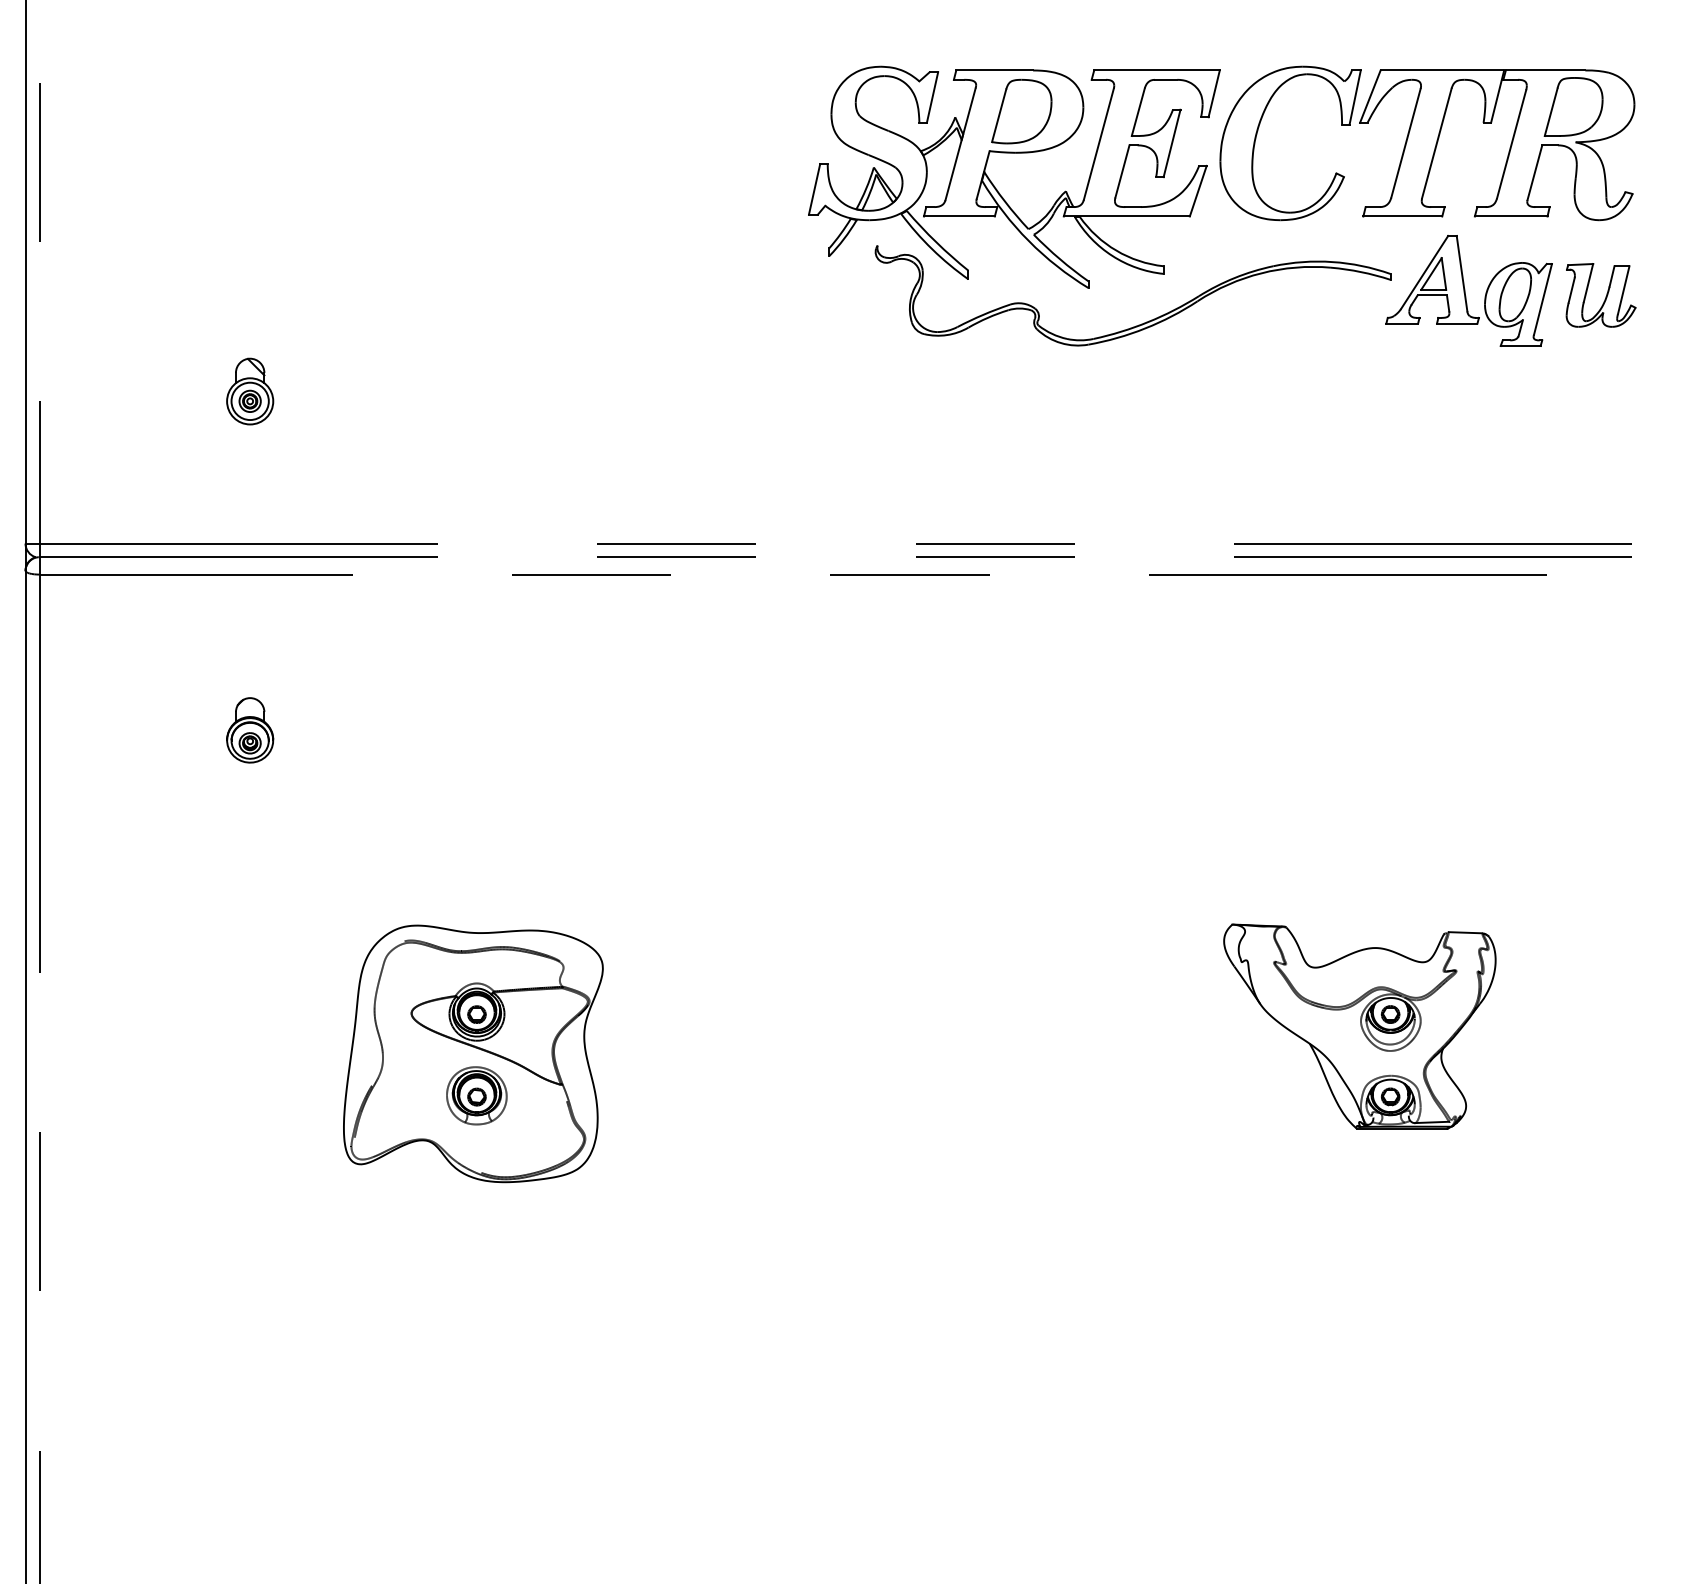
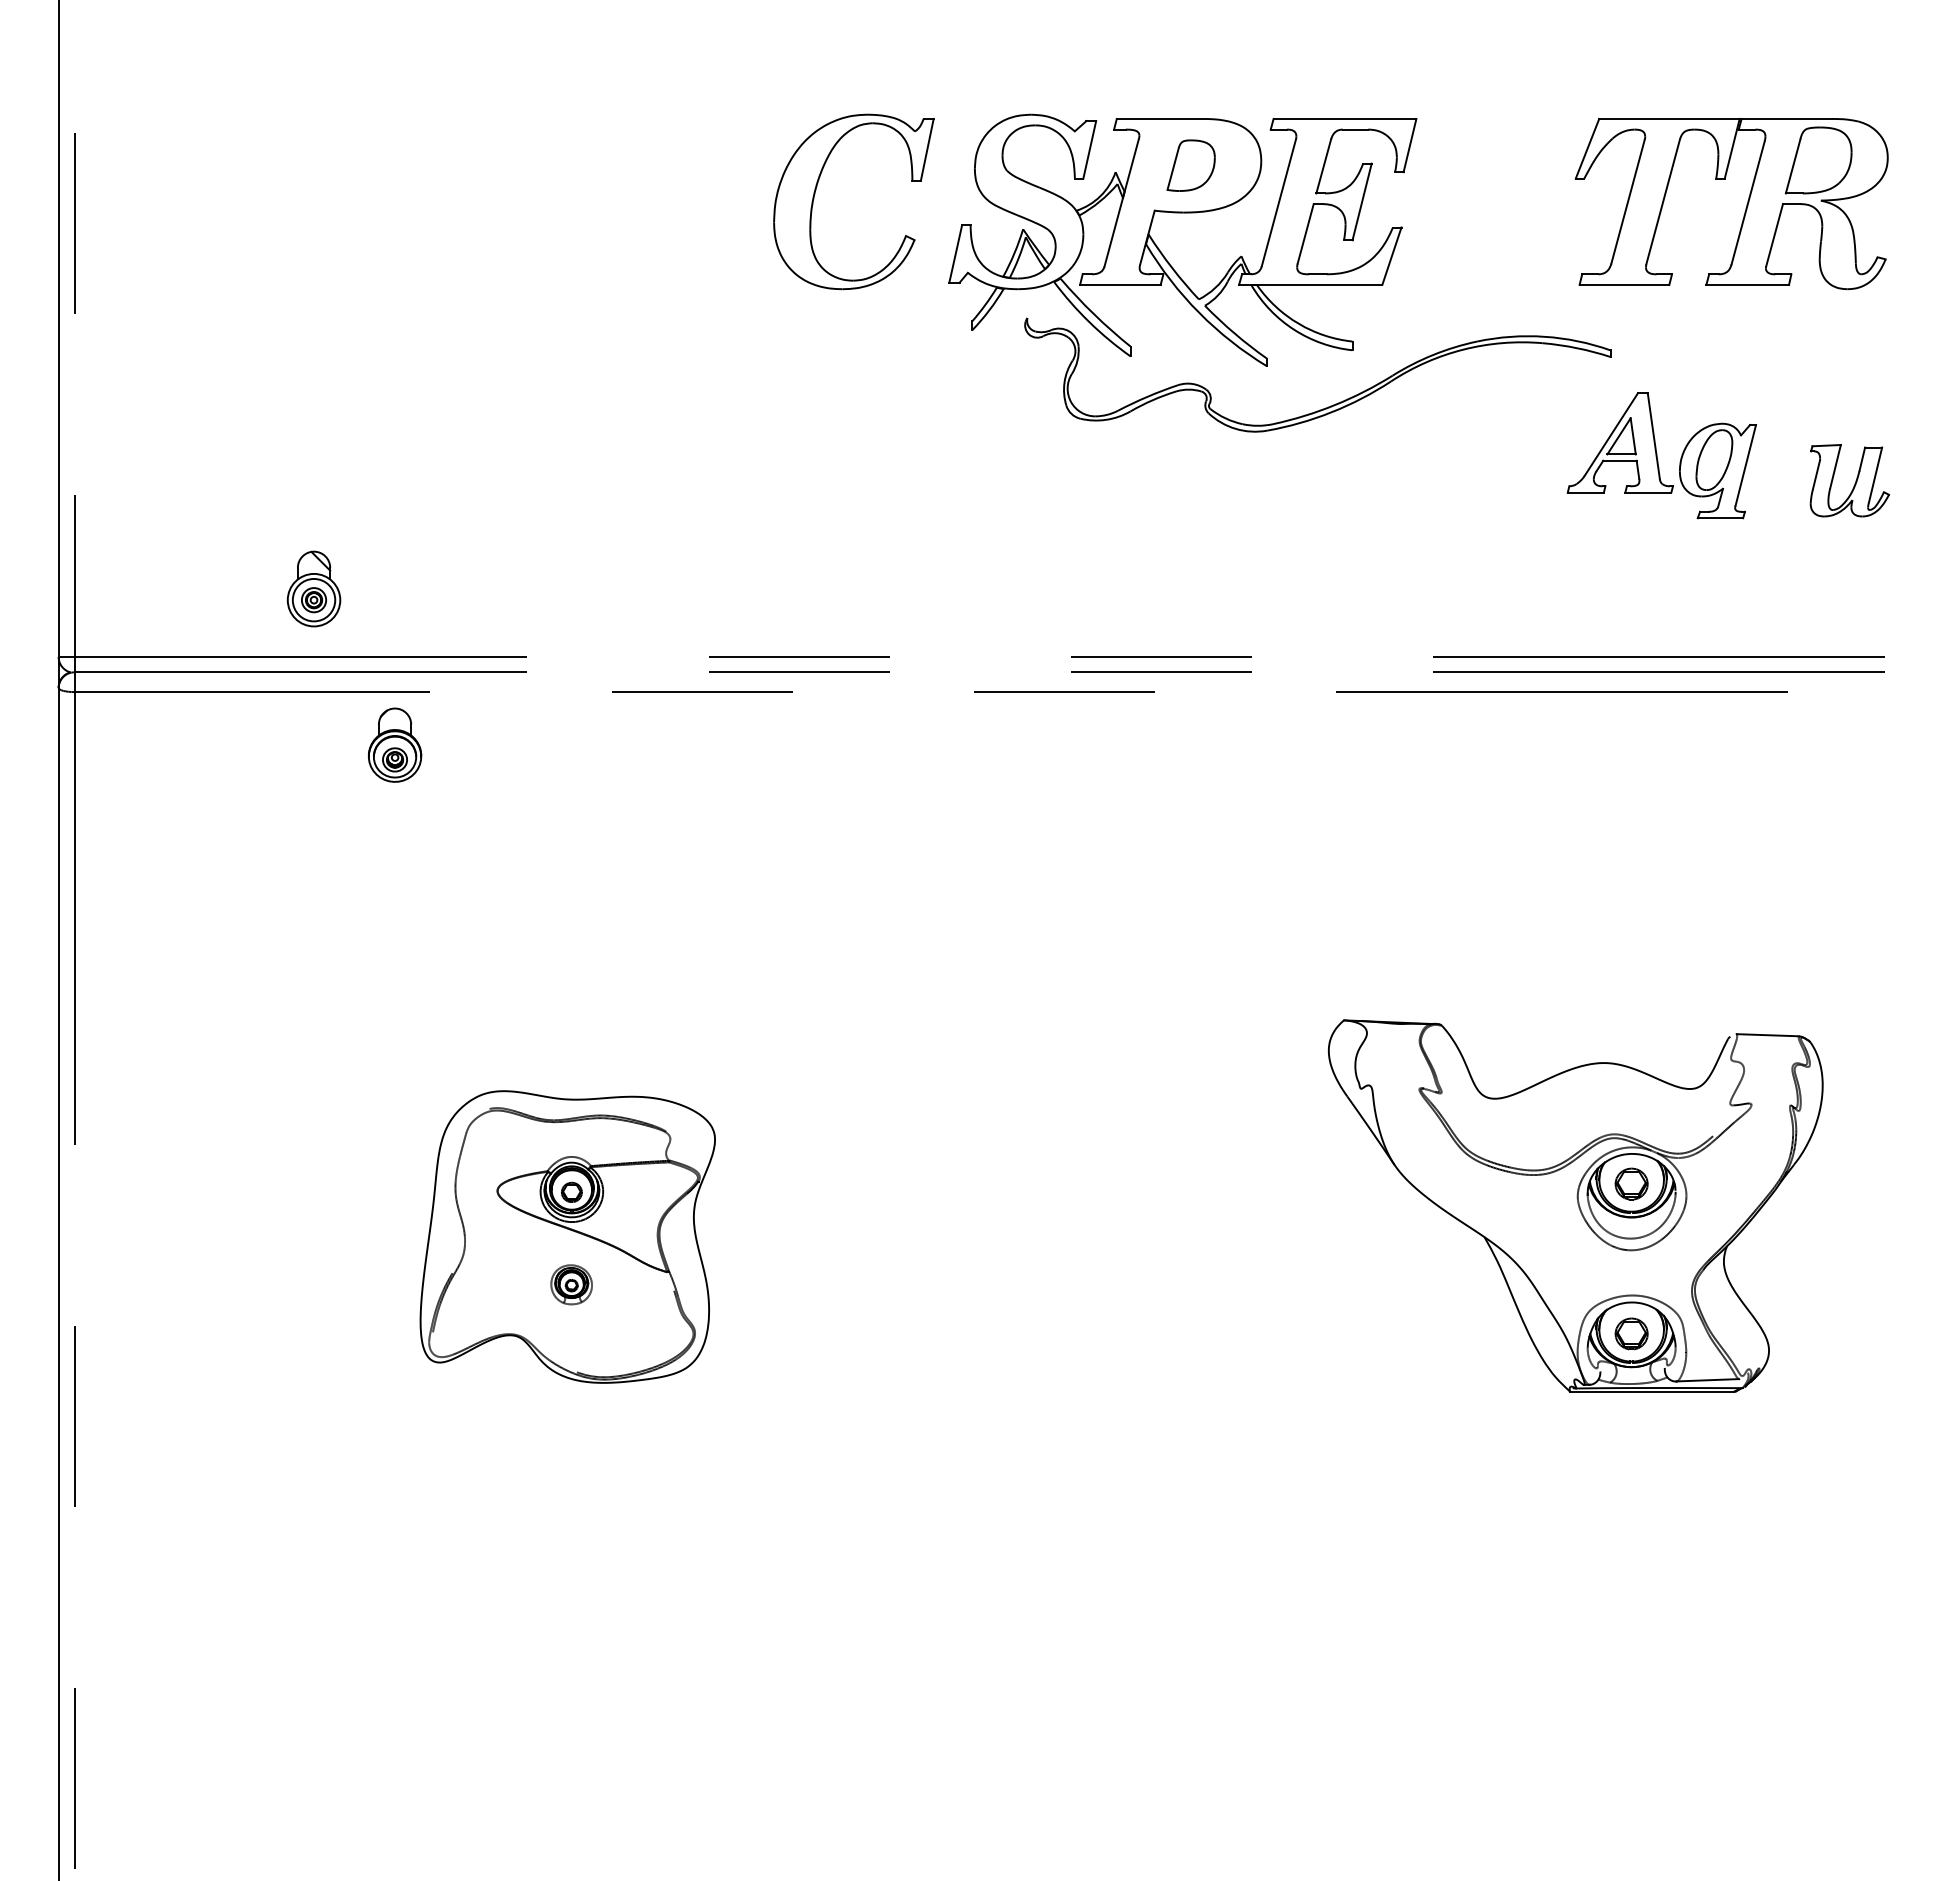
part: (1021, 111) -> (1190, 165), size x0.7
part: (1257, 133) -> (816, 190), moved
part: (1468, 290) -> (1661, 455), moved
part: (1600, 295) -> (1849, 480), moved
part: (249, 391) -> (313, 588), moved
part: (250, 729) -> (395, 744), moved
part: (1359, 1026) -> (1575, 1205), size x1.6
part: (476, 1095) -> (571, 1284), size x0.6

